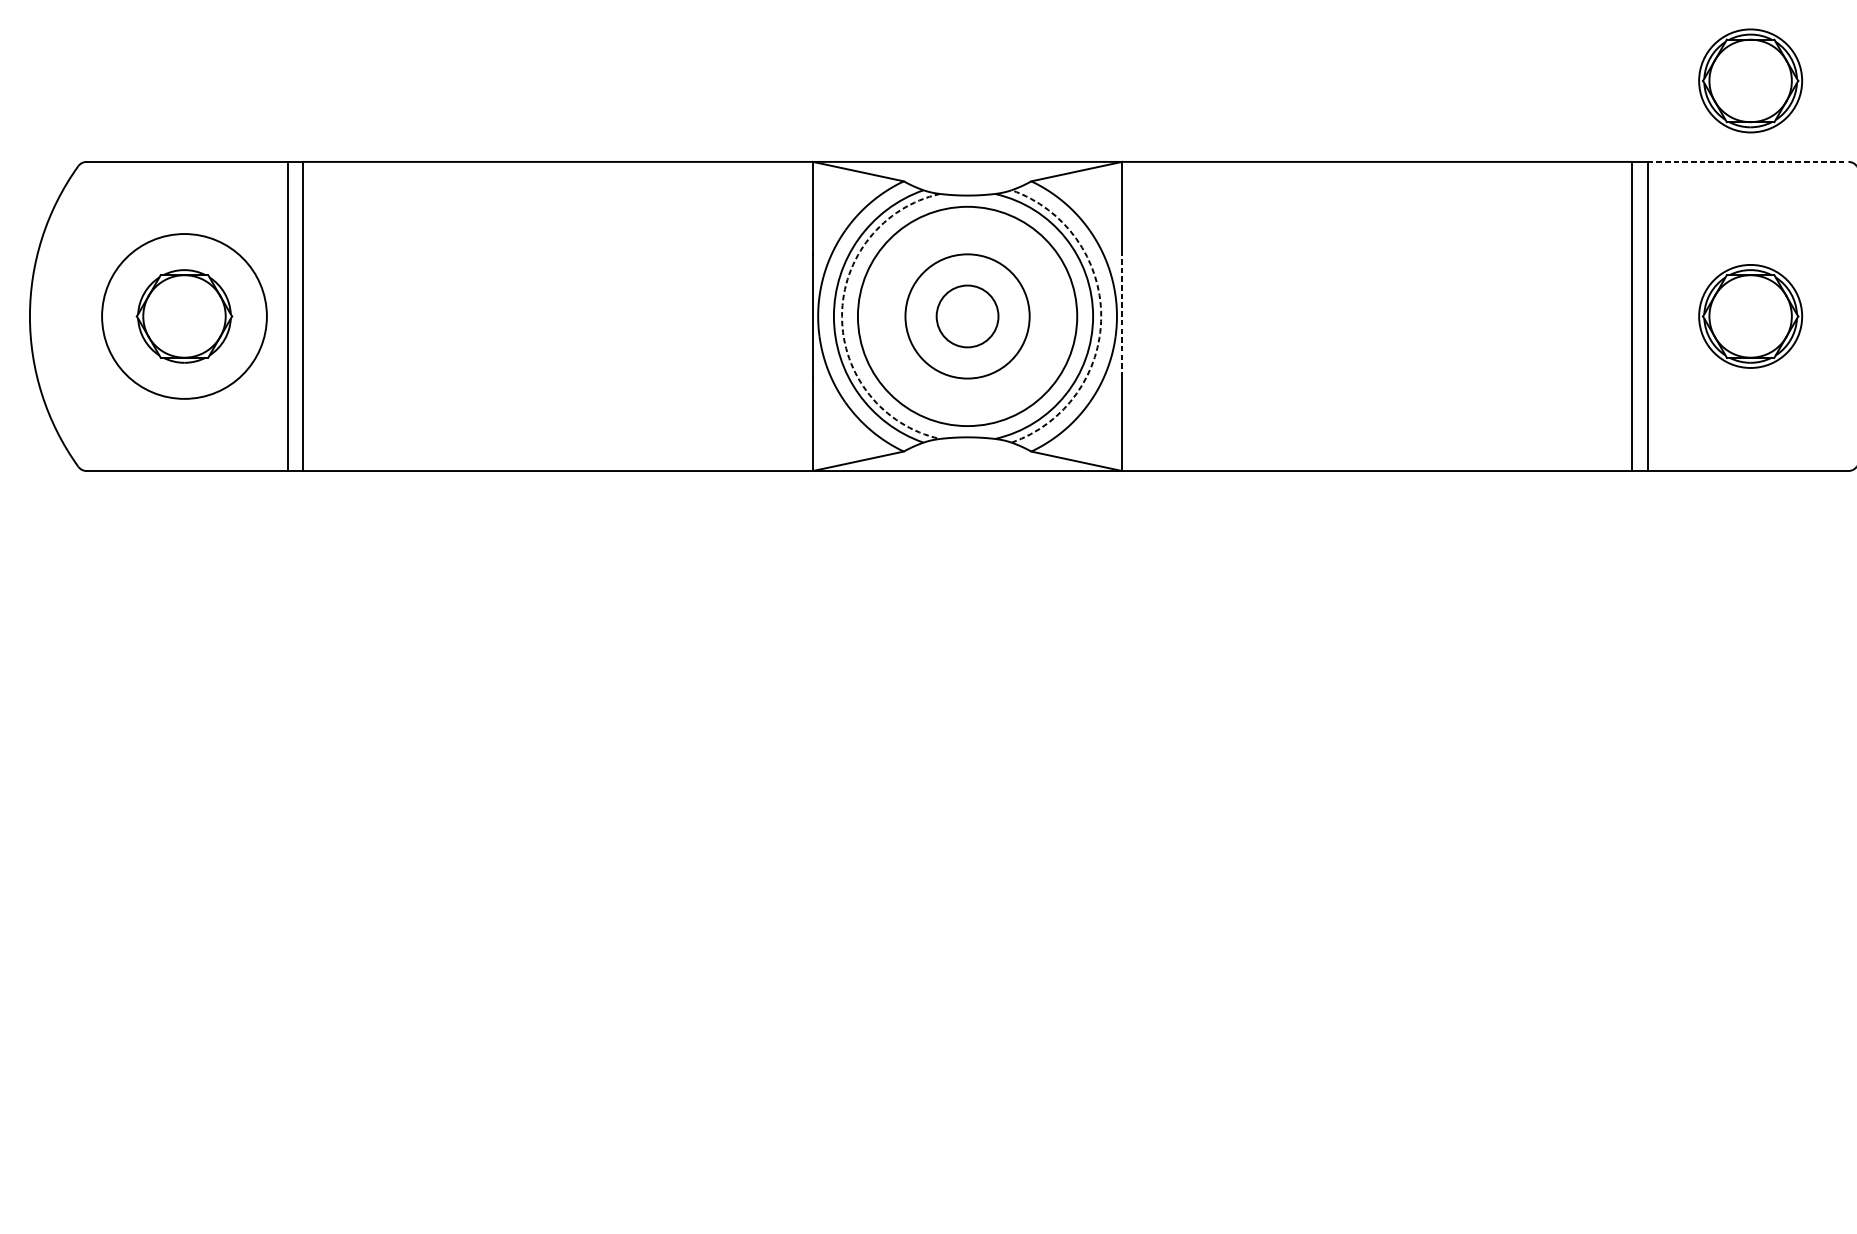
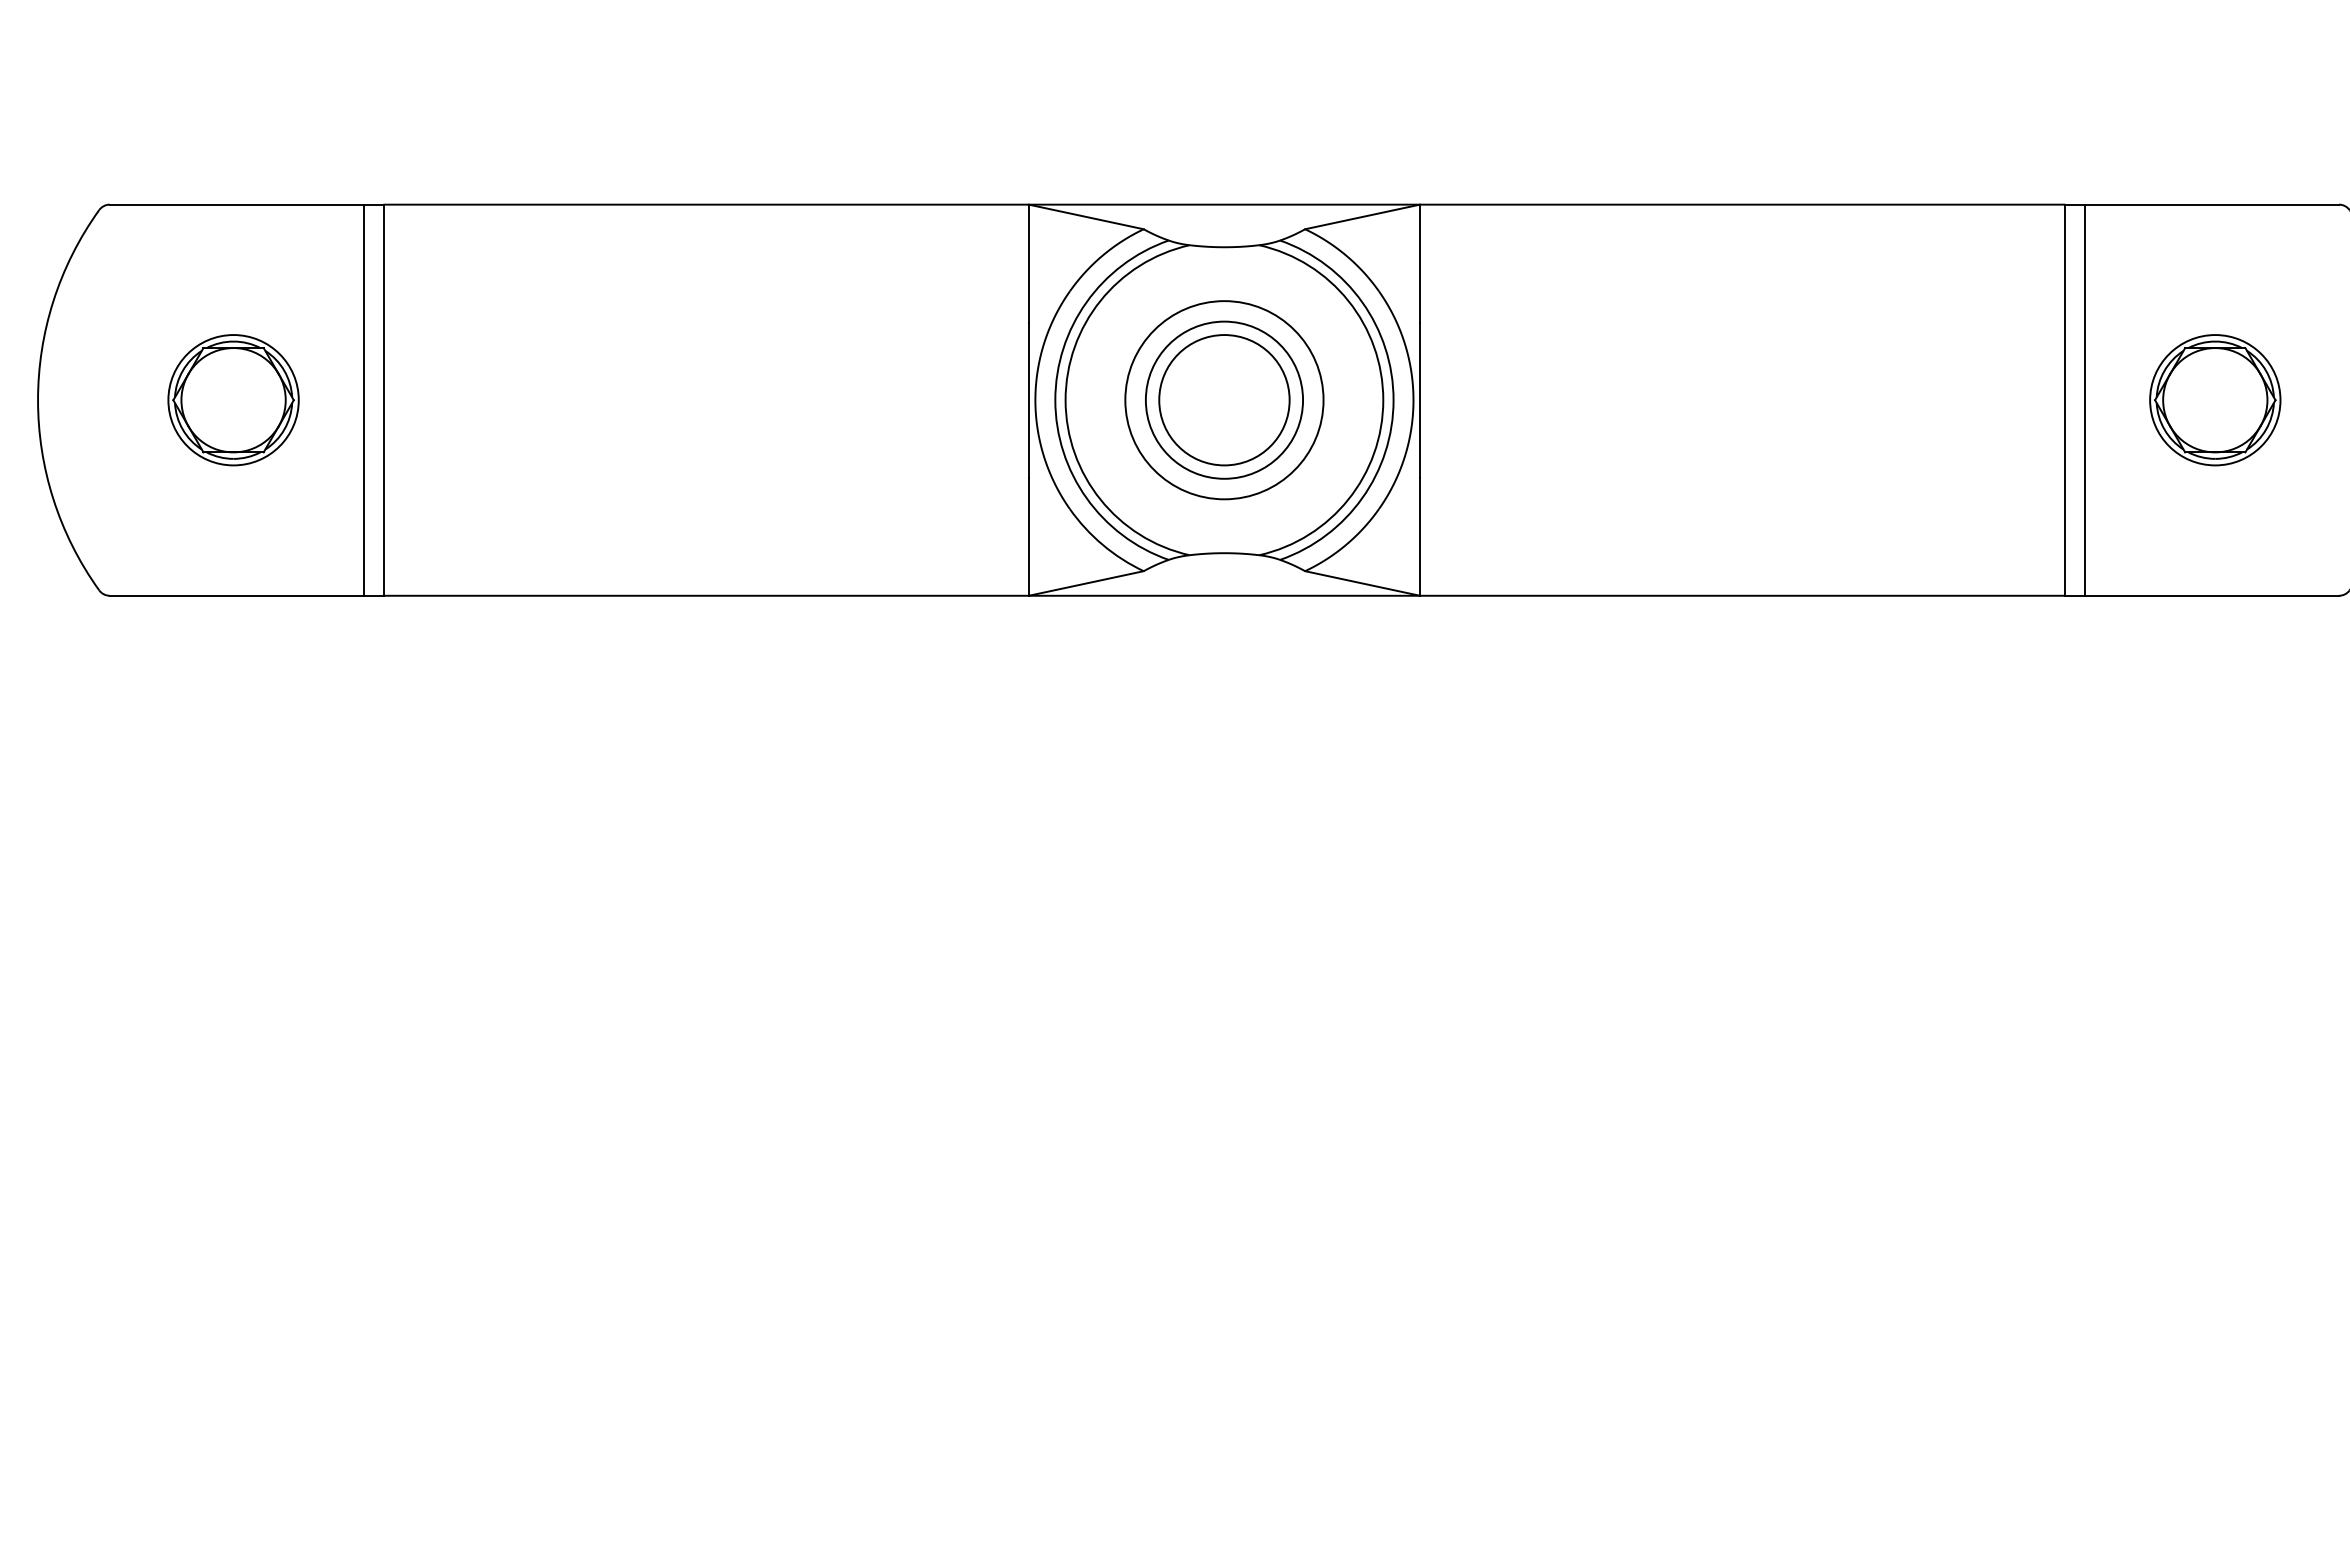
part: (1750, 81) -> (2215, 102), removed
line: (1748, 161) -> (2212, 204), dashed -> solid
line: (1122, 315) -> (1420, 399), dashed -> solid
circle: (184, 316) -> (233, 400), size x0.62
arc: (841, 316) -> (1065, 400), dashed -> solid
circle: (967, 316) -> (1224, 400), size x0.71
circle: (967, 316) -> (1224, 400), size x1.67
arc: (1101, 316) -> (1393, 400), dashed -> solid

